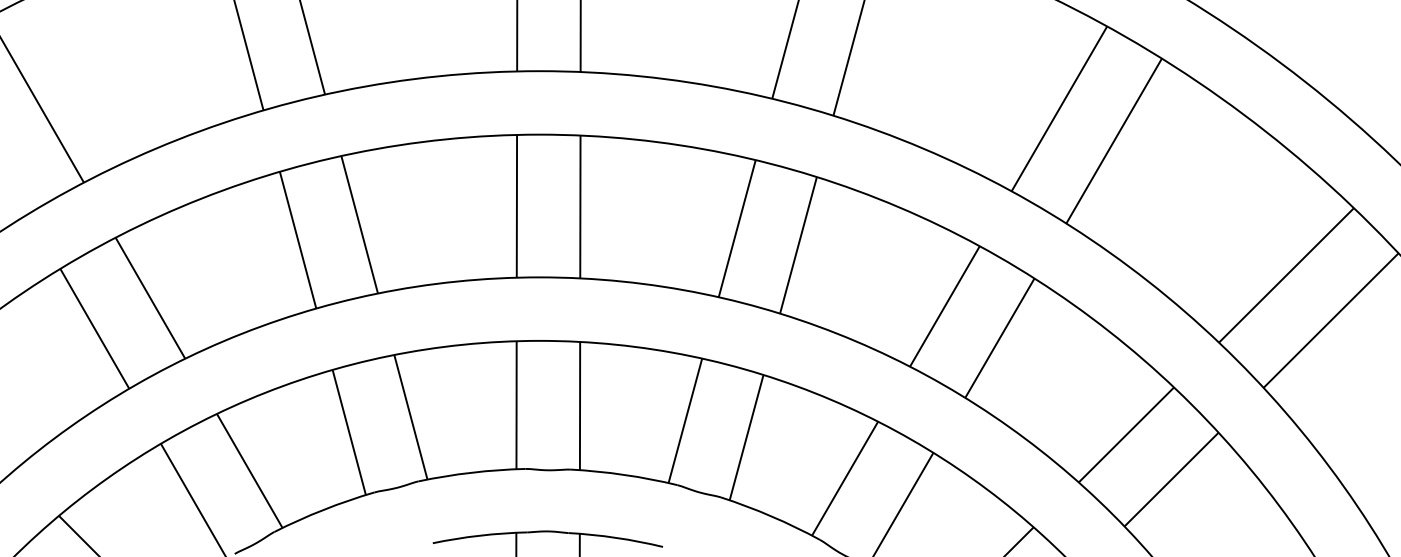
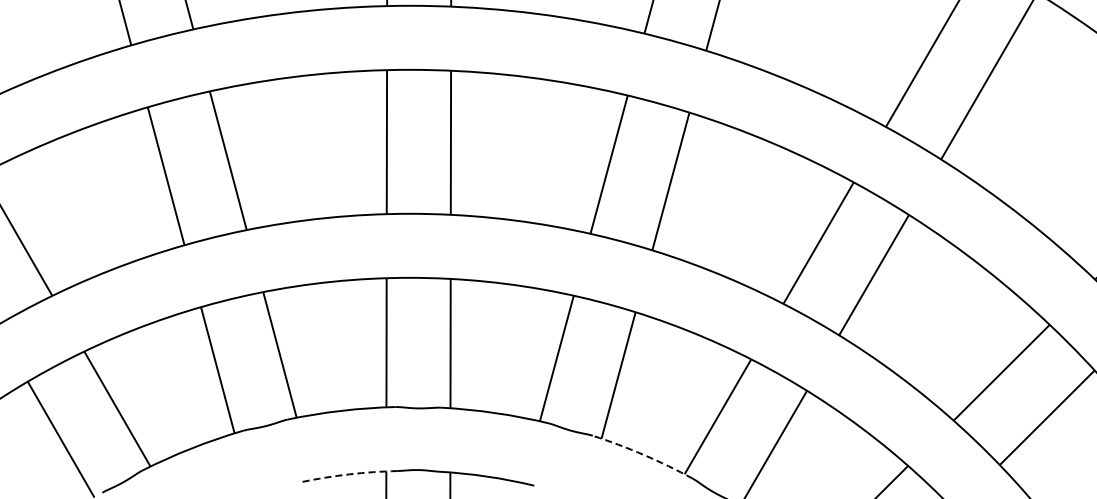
arc: (771, 516) -> (643, 455), solid -> dashed
arc: (479, 535) -> (349, 474), solid -> dashed

